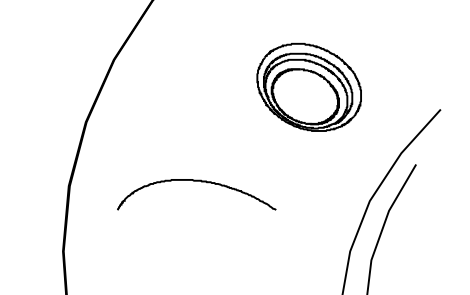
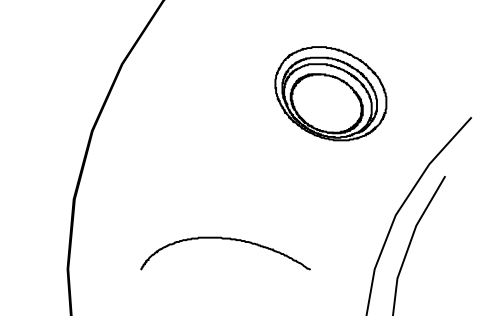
curve: (201, 182) -> (230, 240), moved

